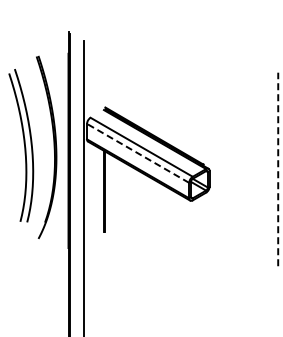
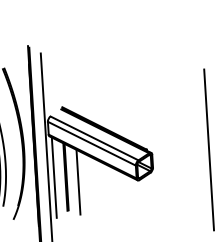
line: (138, 153) -> (92, 143), dashed -> solid
line: (278, 169) -> (209, 149), dashed -> solid
line: (90, 191) -> (54, 177), added
line: (119, 198) -> (78, 182), added

